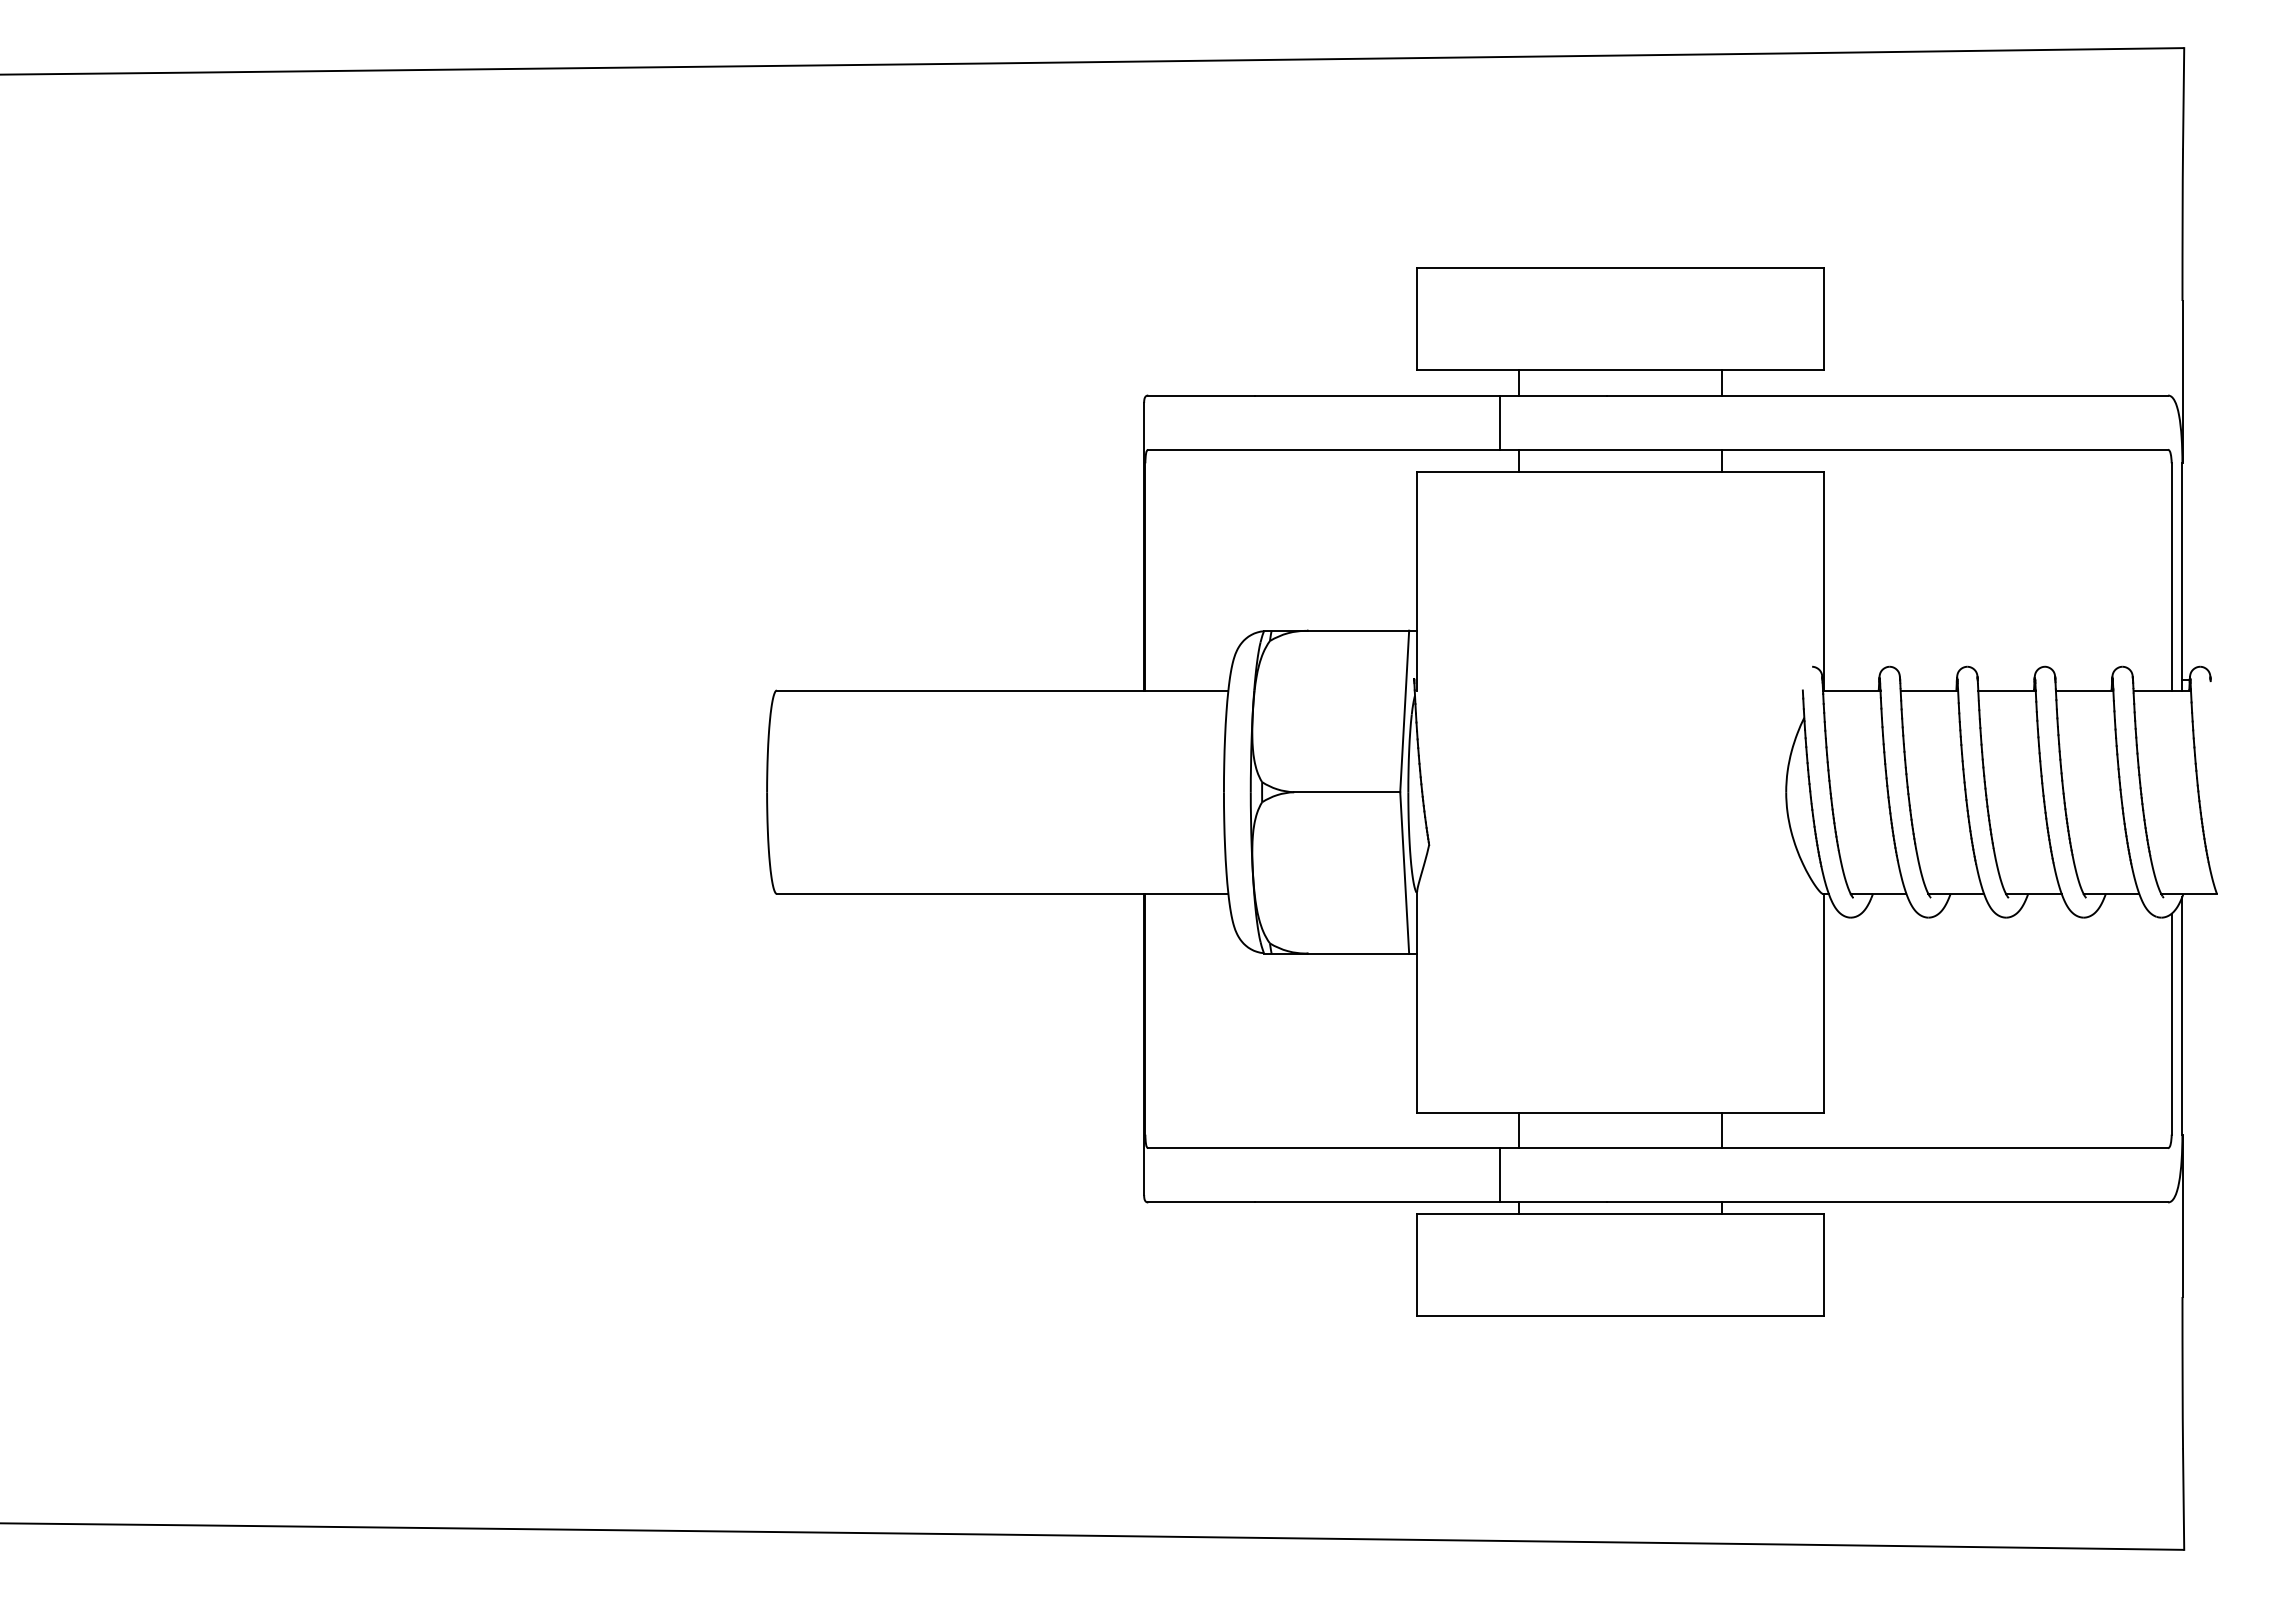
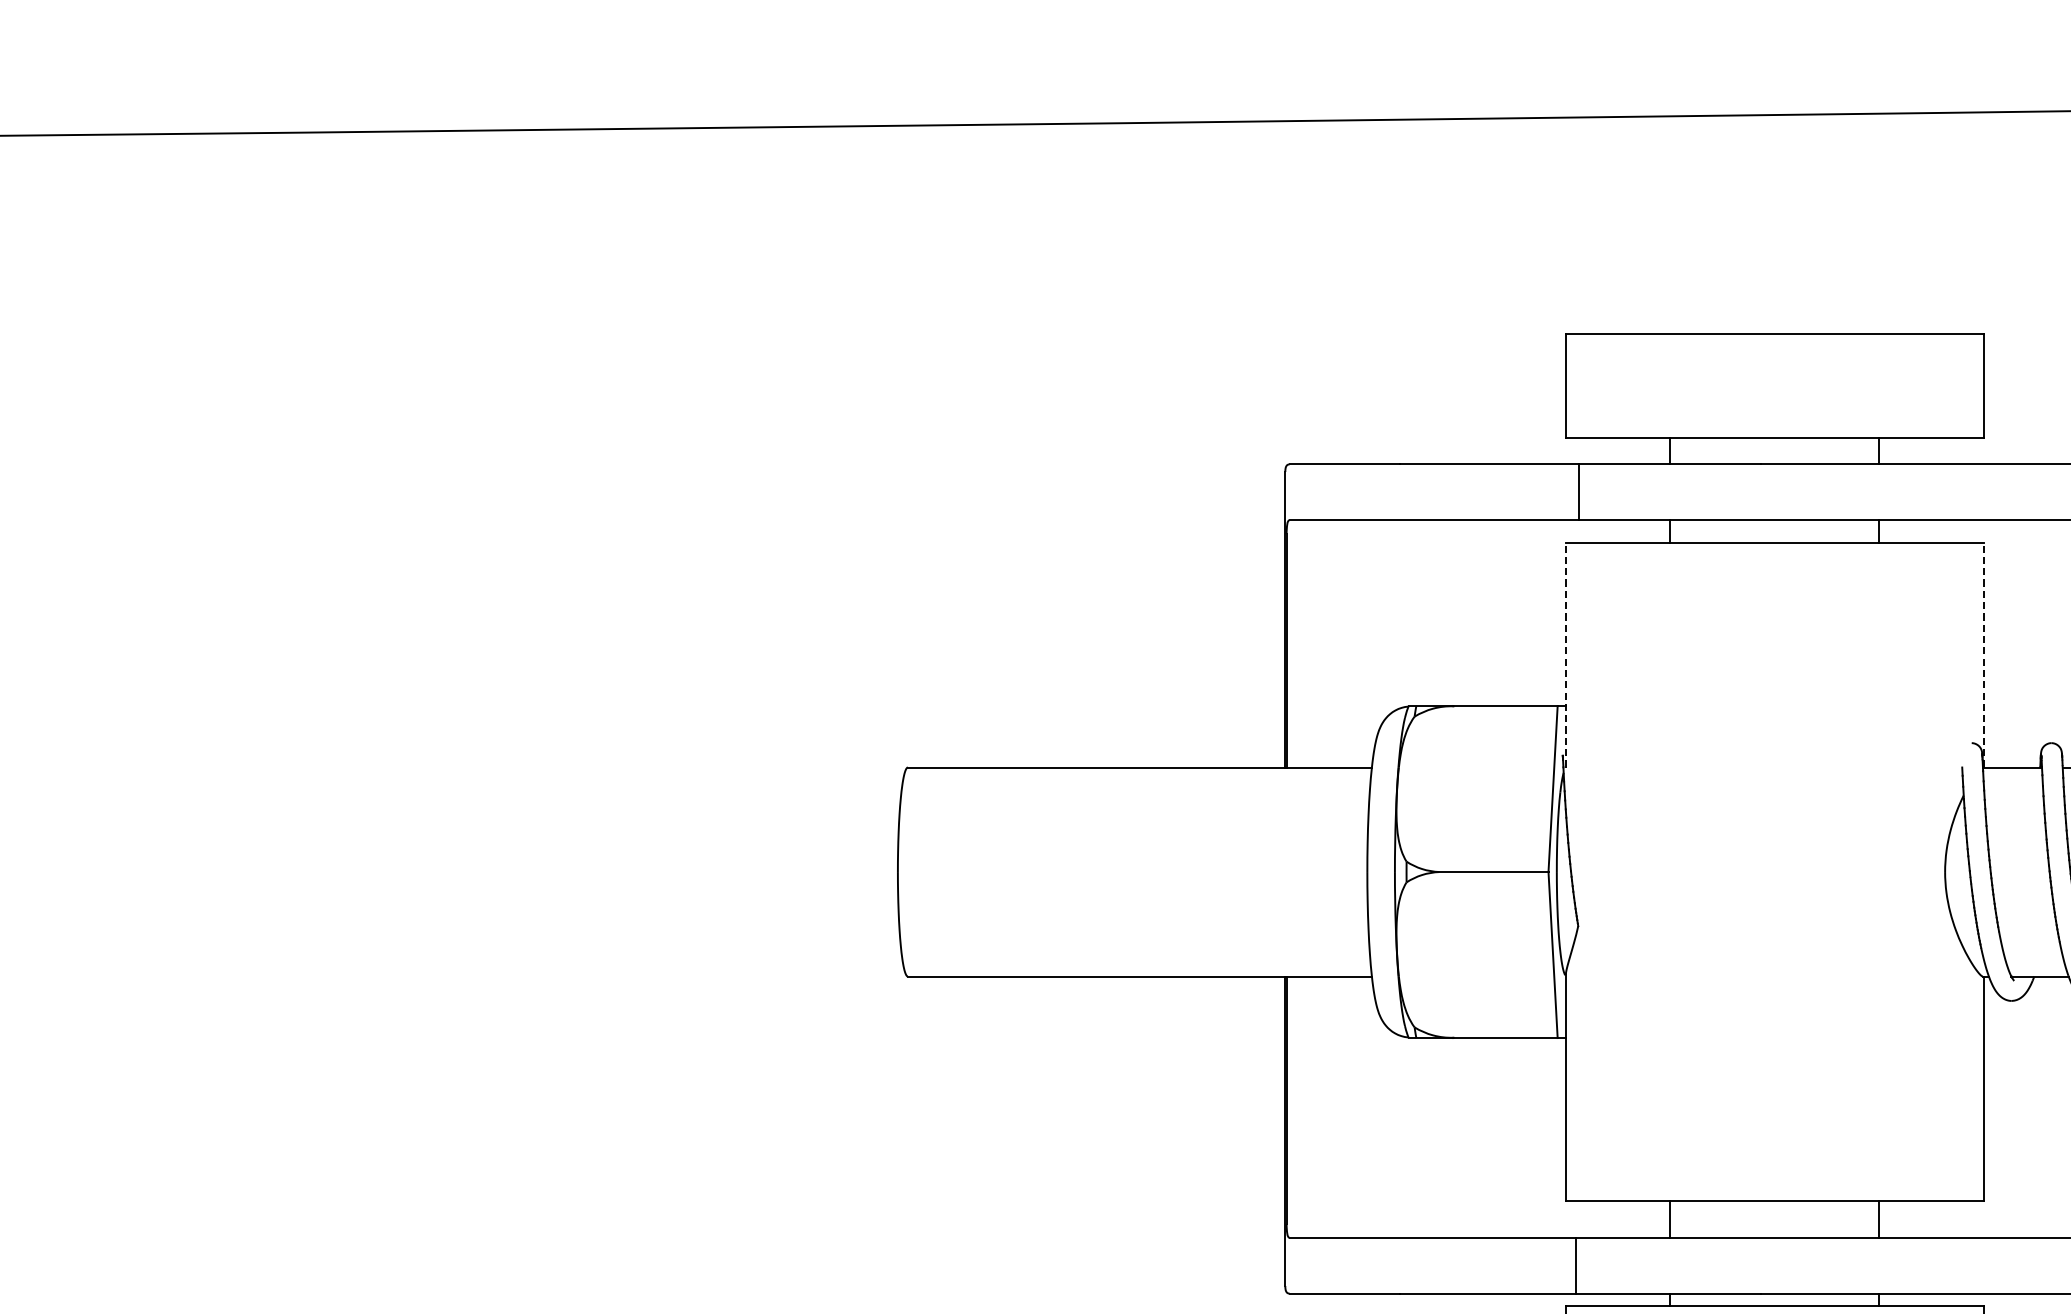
line: (1500, 422) -> (1579, 492), moved
line: (1417, 580) -> (1566, 654), solid -> dashed
line: (1824, 580) -> (1984, 654), solid -> dashed
line: (1500, 1175) -> (1576, 1265), moved

